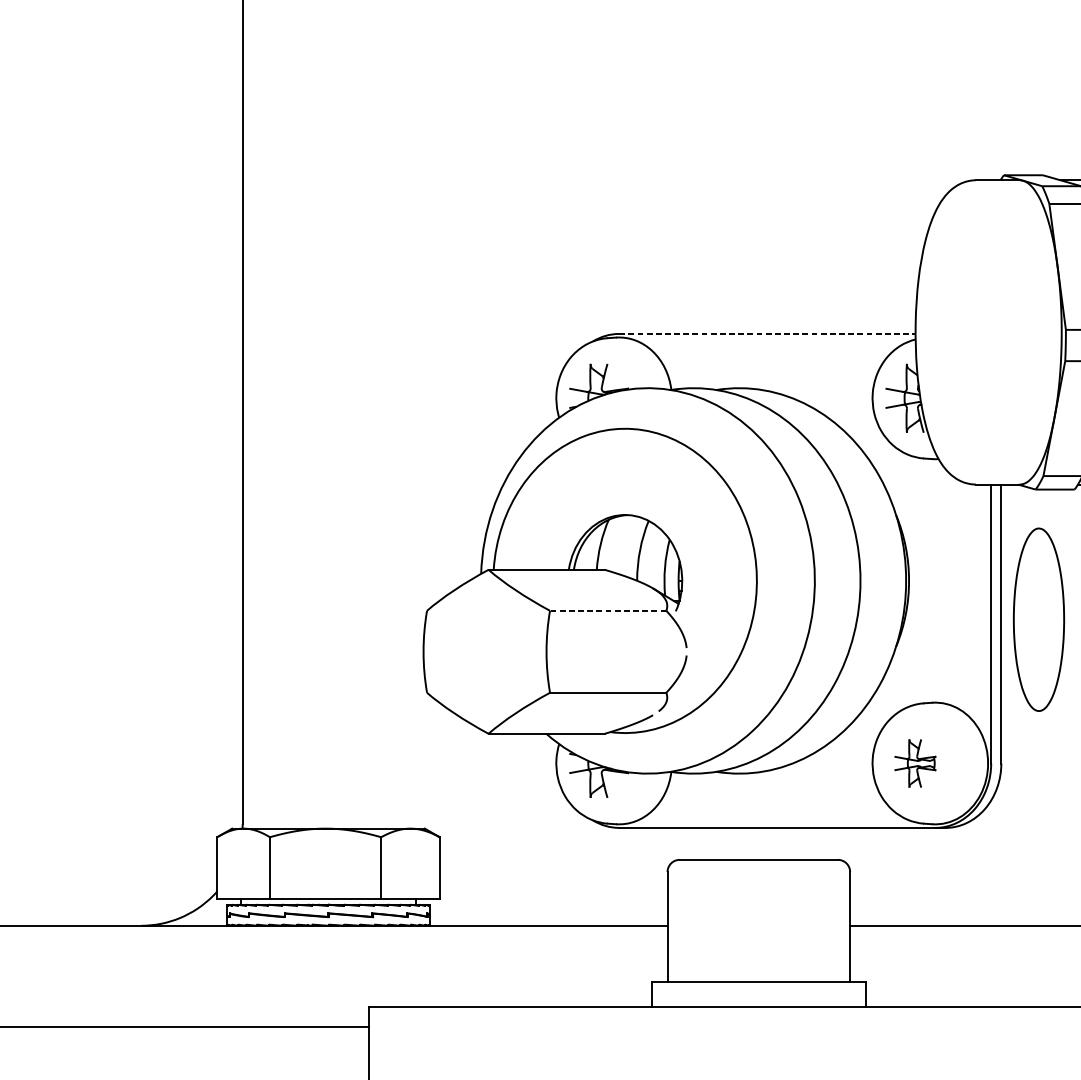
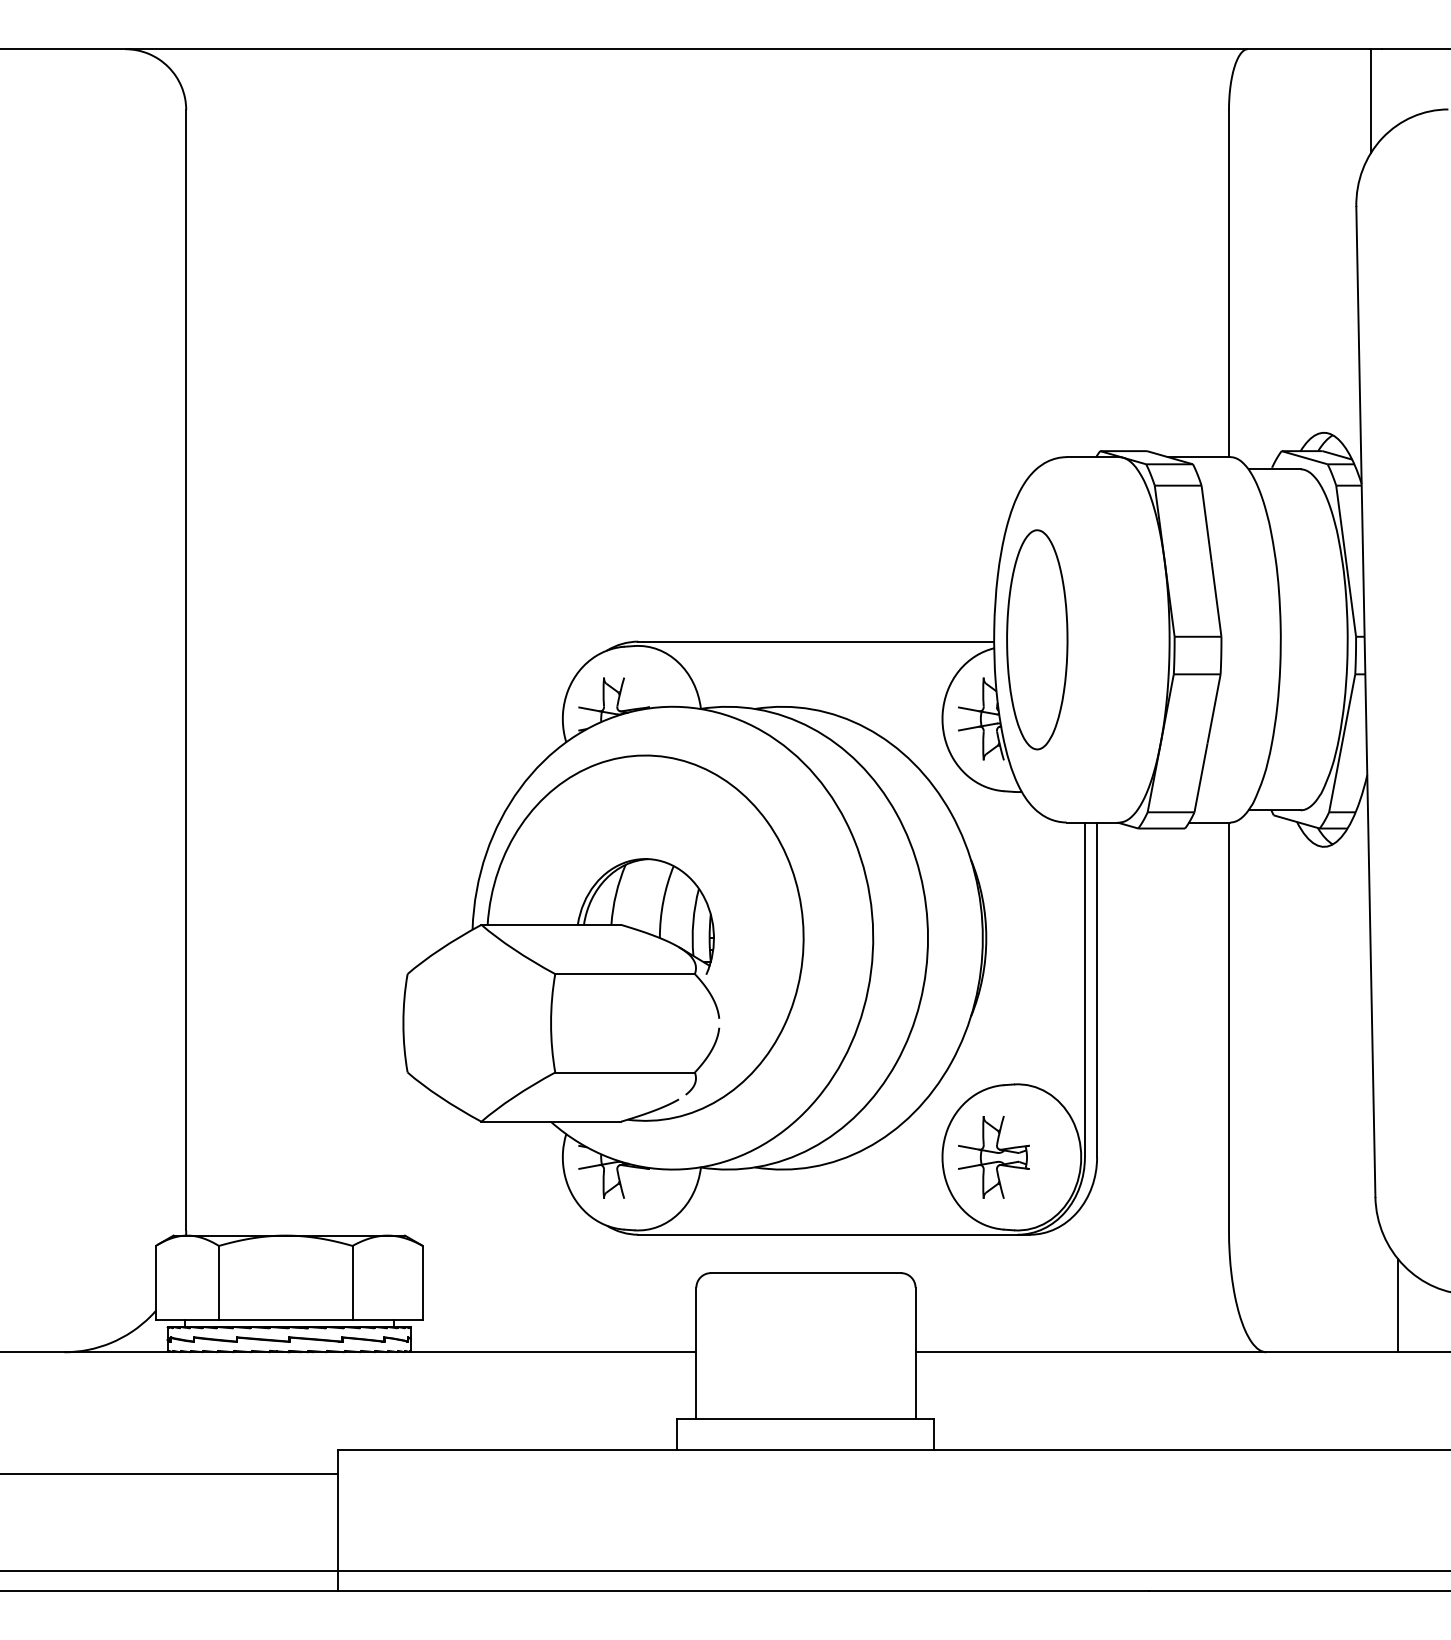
line: (767, 333) -> (816, 641), dashed -> solid
line: (608, 611) -> (625, 974), dashed -> solid
part: (1039, 619) -> (1037, 639), moved
part: (915, 763) -> (993, 1157), size x1.43

